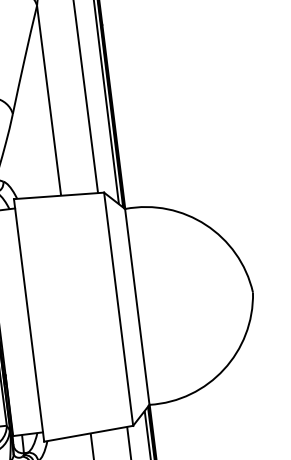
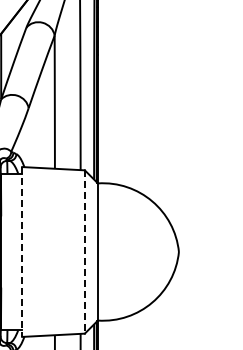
line: (118, 310) -> (84, 252), solid -> dashed
line: (29, 319) -> (22, 251), solid -> dashed

